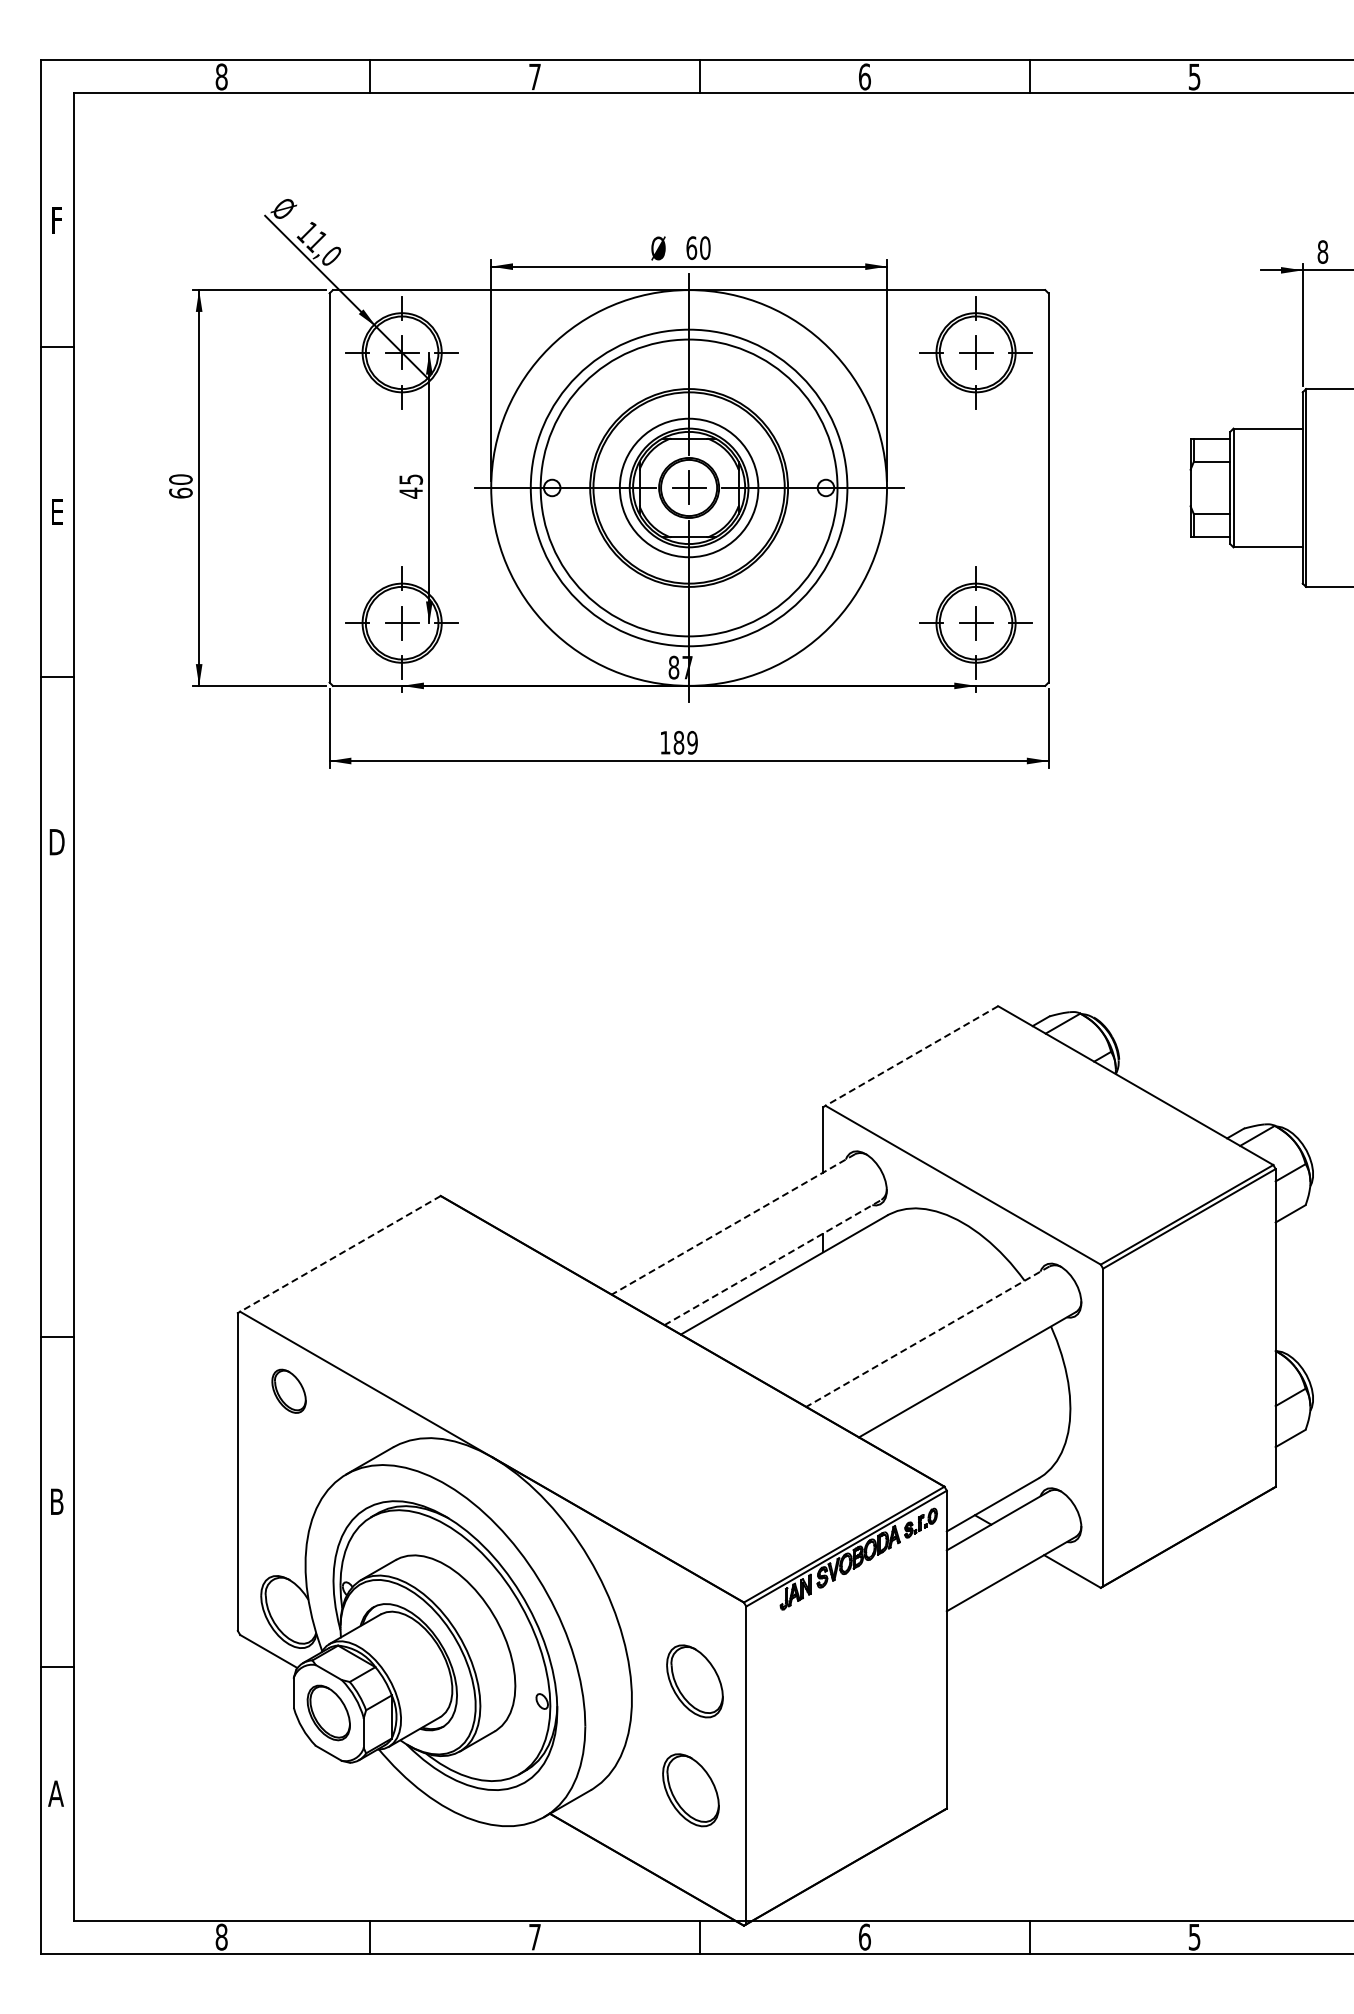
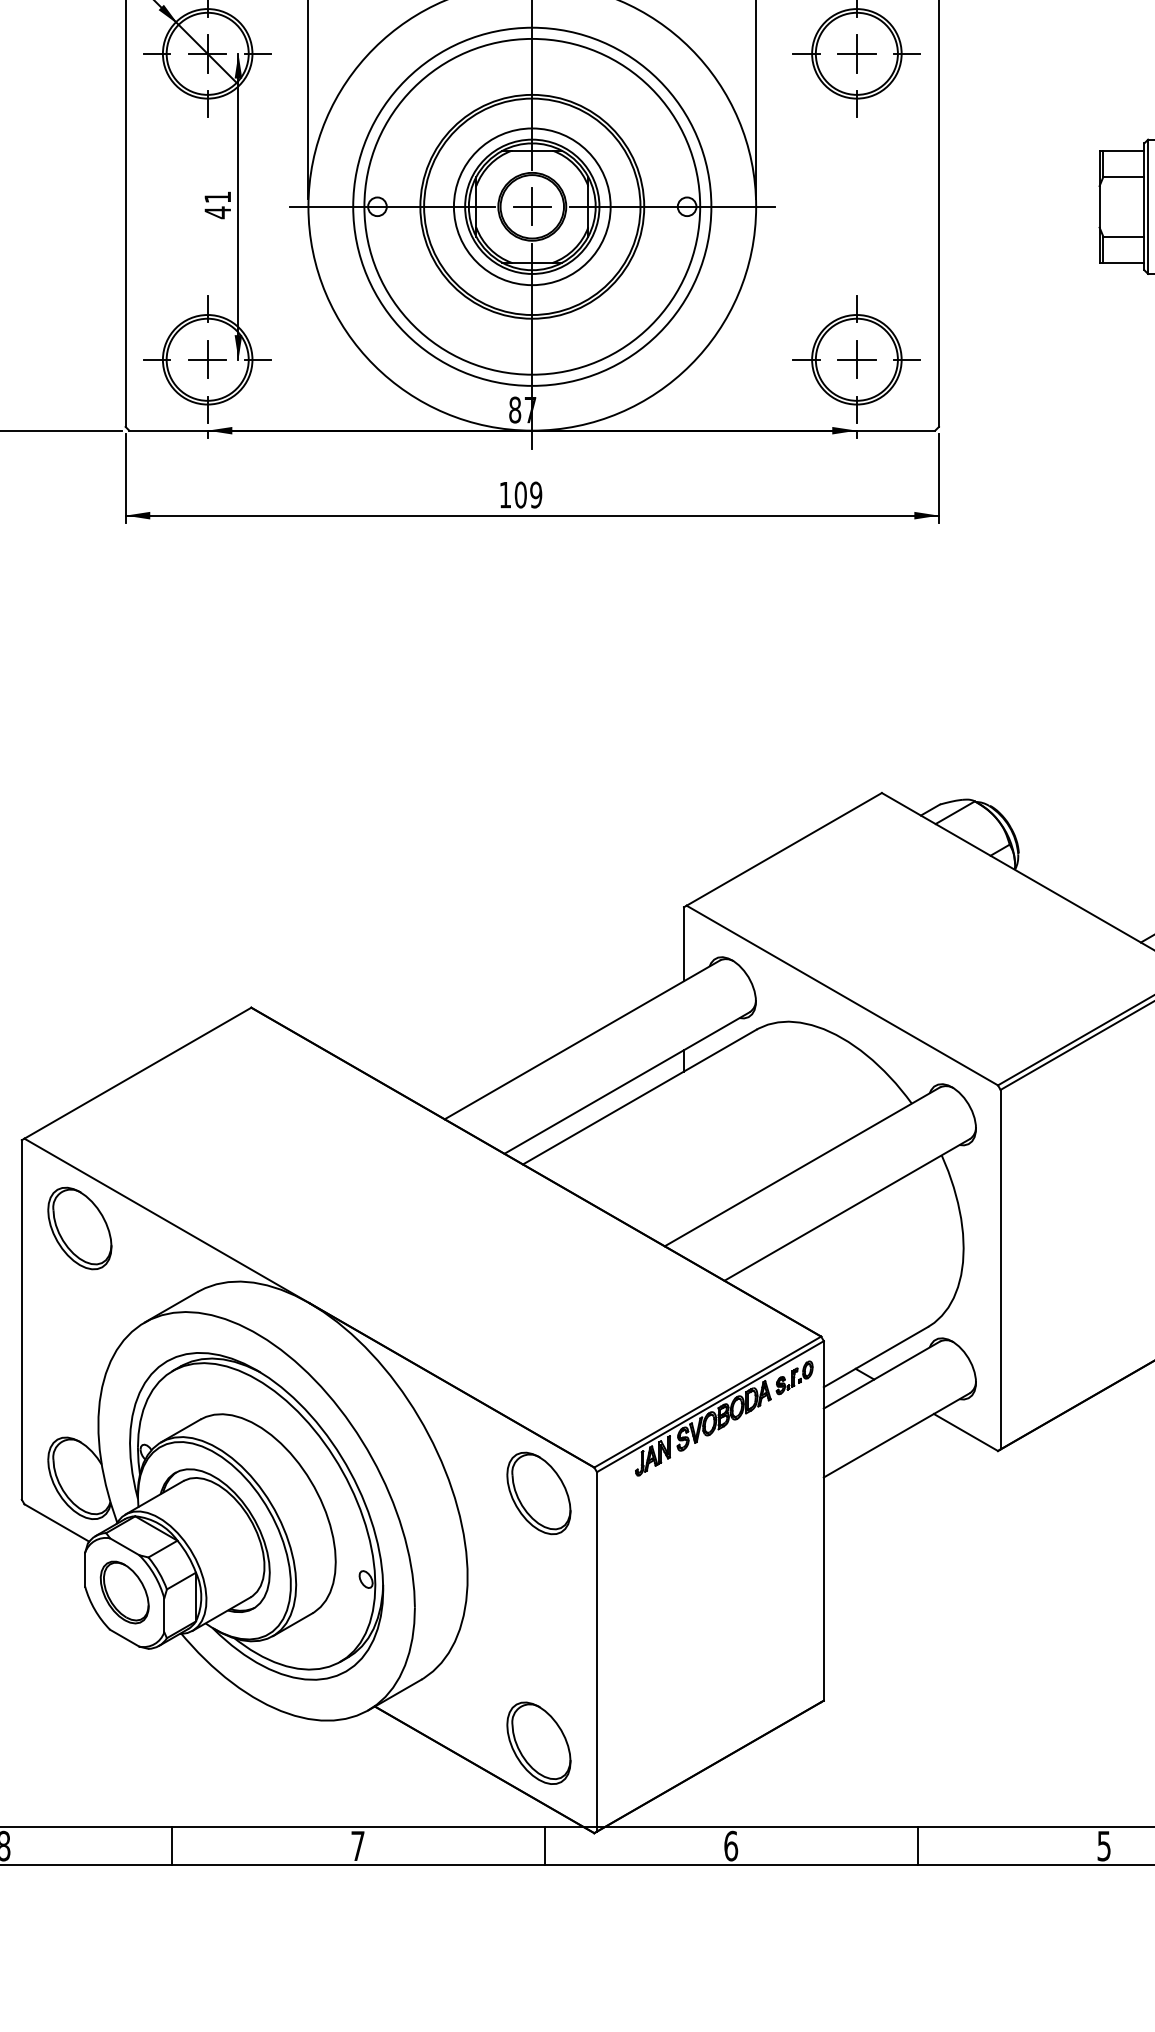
text: (411, 479) -> (218, 197), 45 -> 41
text: (678, 742) -> (520, 494), 189 -> 109
line: (911, 1056) -> (783, 849), dashed -> solid
line: (733, 1224) -> (582, 1039), dashed -> solid
line: (340, 1253) -> (137, 1072), dashed -> solid
line: (773, 1262) -> (627, 1082), dashed -> solid
line: (927, 1336) -> (801, 1166), dashed -> solid
part: (288, 1391) -> (79, 1228), size x1.67
part: (694, 1681) -> (538, 1493), moved
part: (690, 1790) -> (538, 1743), moved

